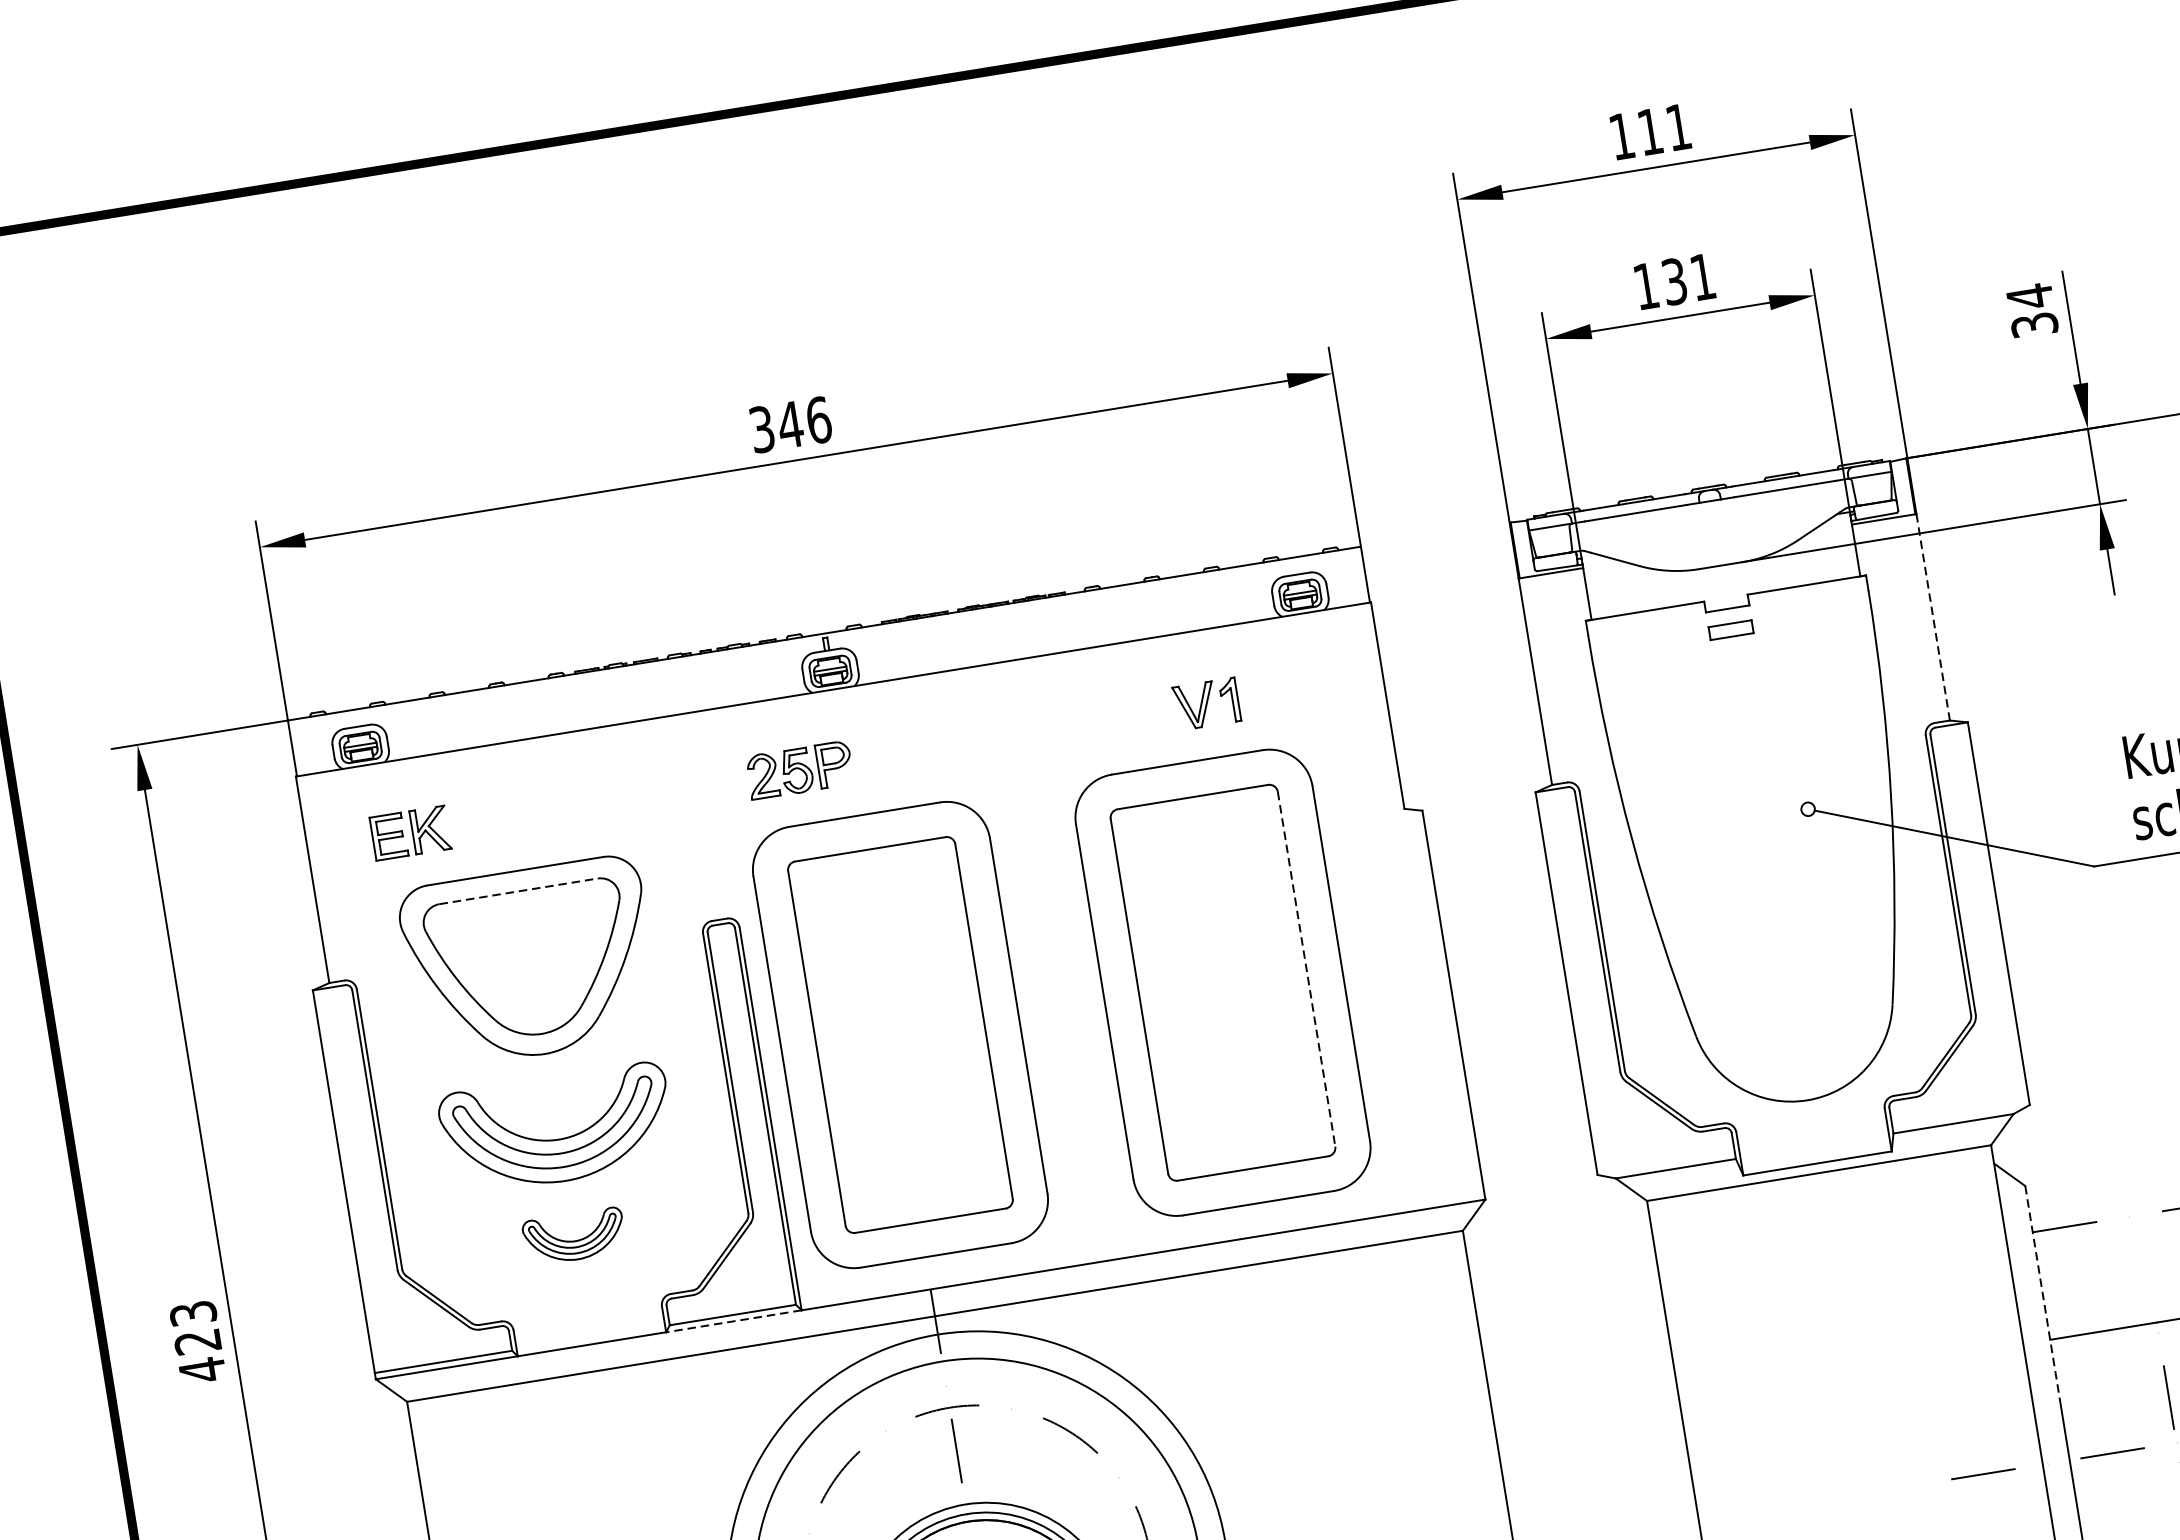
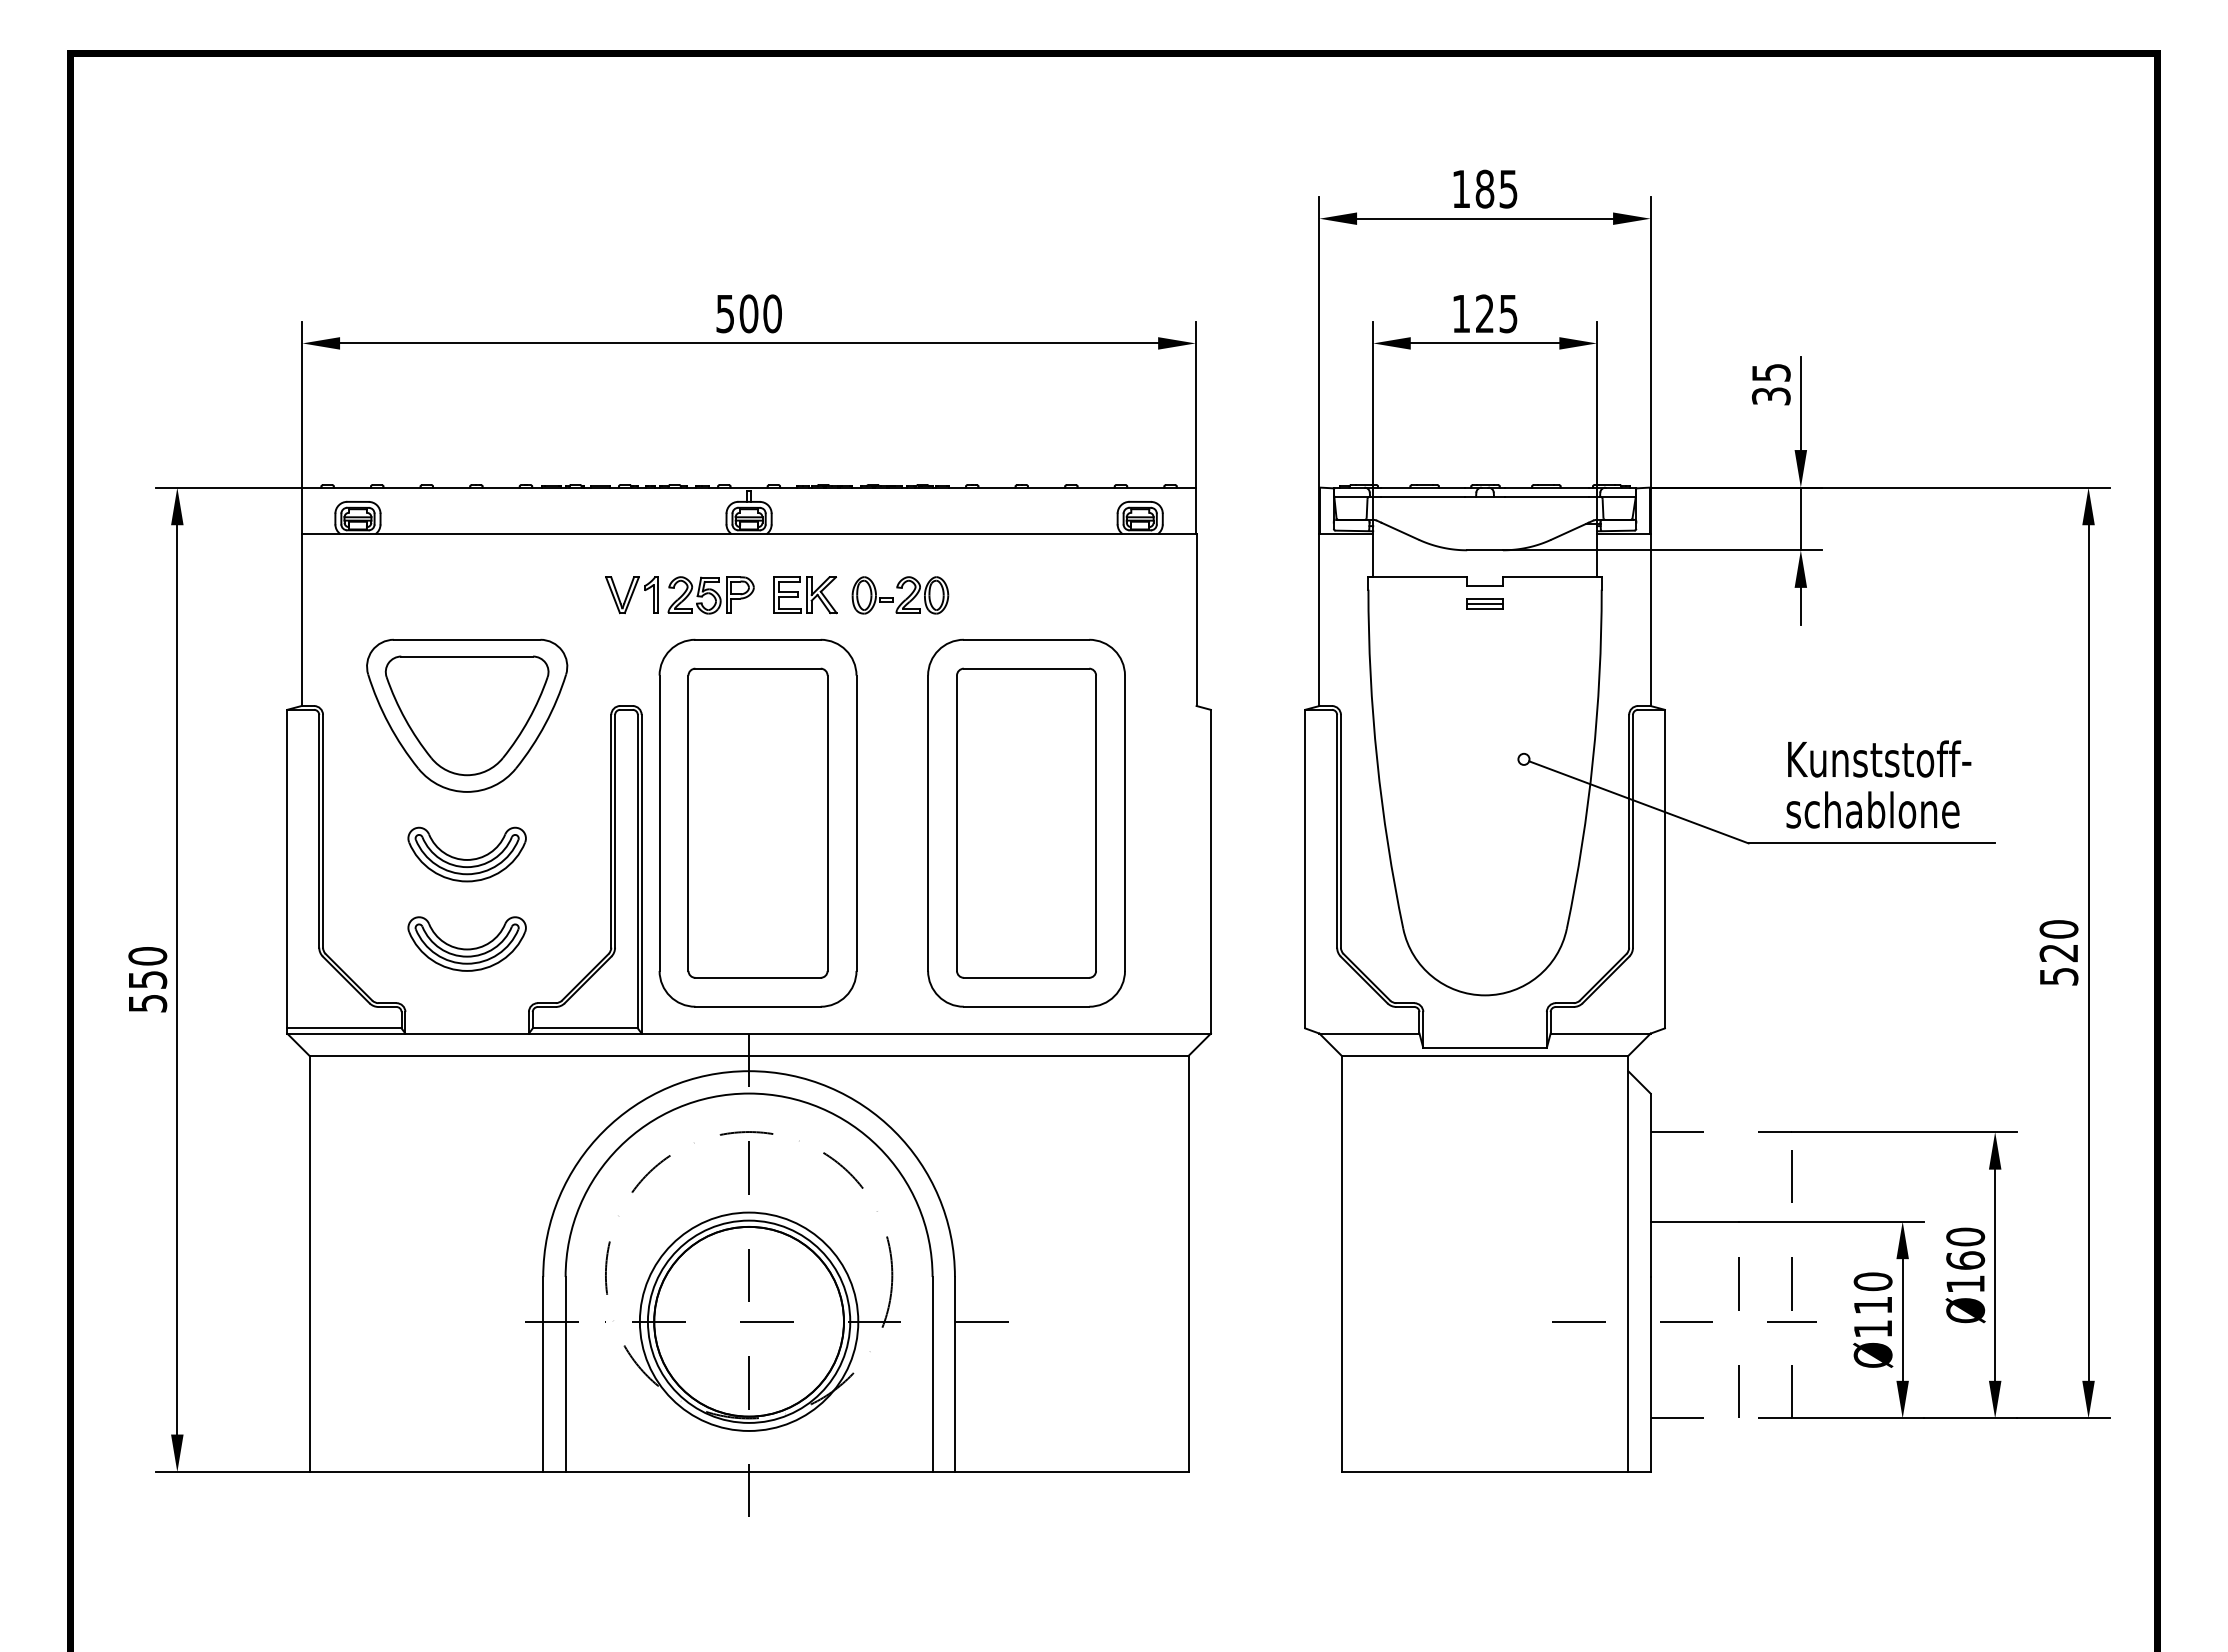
text: (1664, 128) -> (1496, 188), 111 -> 185
text: (1688, 279) -> (1496, 313), 131 -> 125
text: (2030, 296) -> (1771, 372), 34 -> 35
text: (791, 424) -> (749, 313), 346 -> 500
line: (1933, 617) -> (1650, 620), dashed -> solid
line: (1730, 629) -> (1484, 603), added
part: (1206, 704) -> (631, 595), moved
part: (1027, 733) -> (900, 595), added
part: (411, 833) -> (805, 595), moved
line: (519, 891) -> (467, 656), dashed -> solid
line: (1307, 969) -> (1096, 823), dashed -> solid
part: (556, 1129) -> (466, 854), size x0.62
part: (573, 1236) -> (466, 943), size x1.43
line: (2043, 1296) -> (1650, 1185), dashed -> solid
line: (732, 1321) -> (584, 1033), dashed -> solid
text: (197, 1342) -> (147, 980), 423 -> 550

